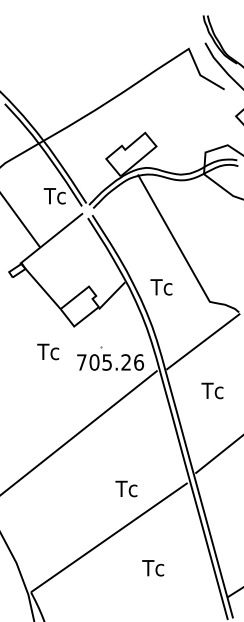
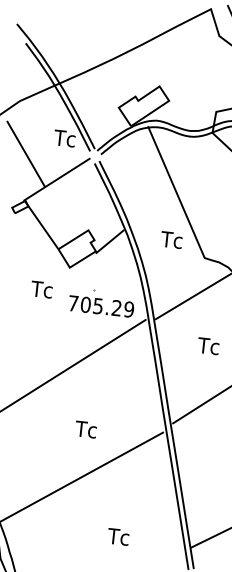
text: (161, 287) -> (171, 240), moved
text: (139, 362) -> (129, 309), 705.26 -> 705.29
text: (212, 390) -> (208, 345), moved
text: (126, 488) -> (86, 429), moved
text: (153, 568) -> (118, 537), moved

